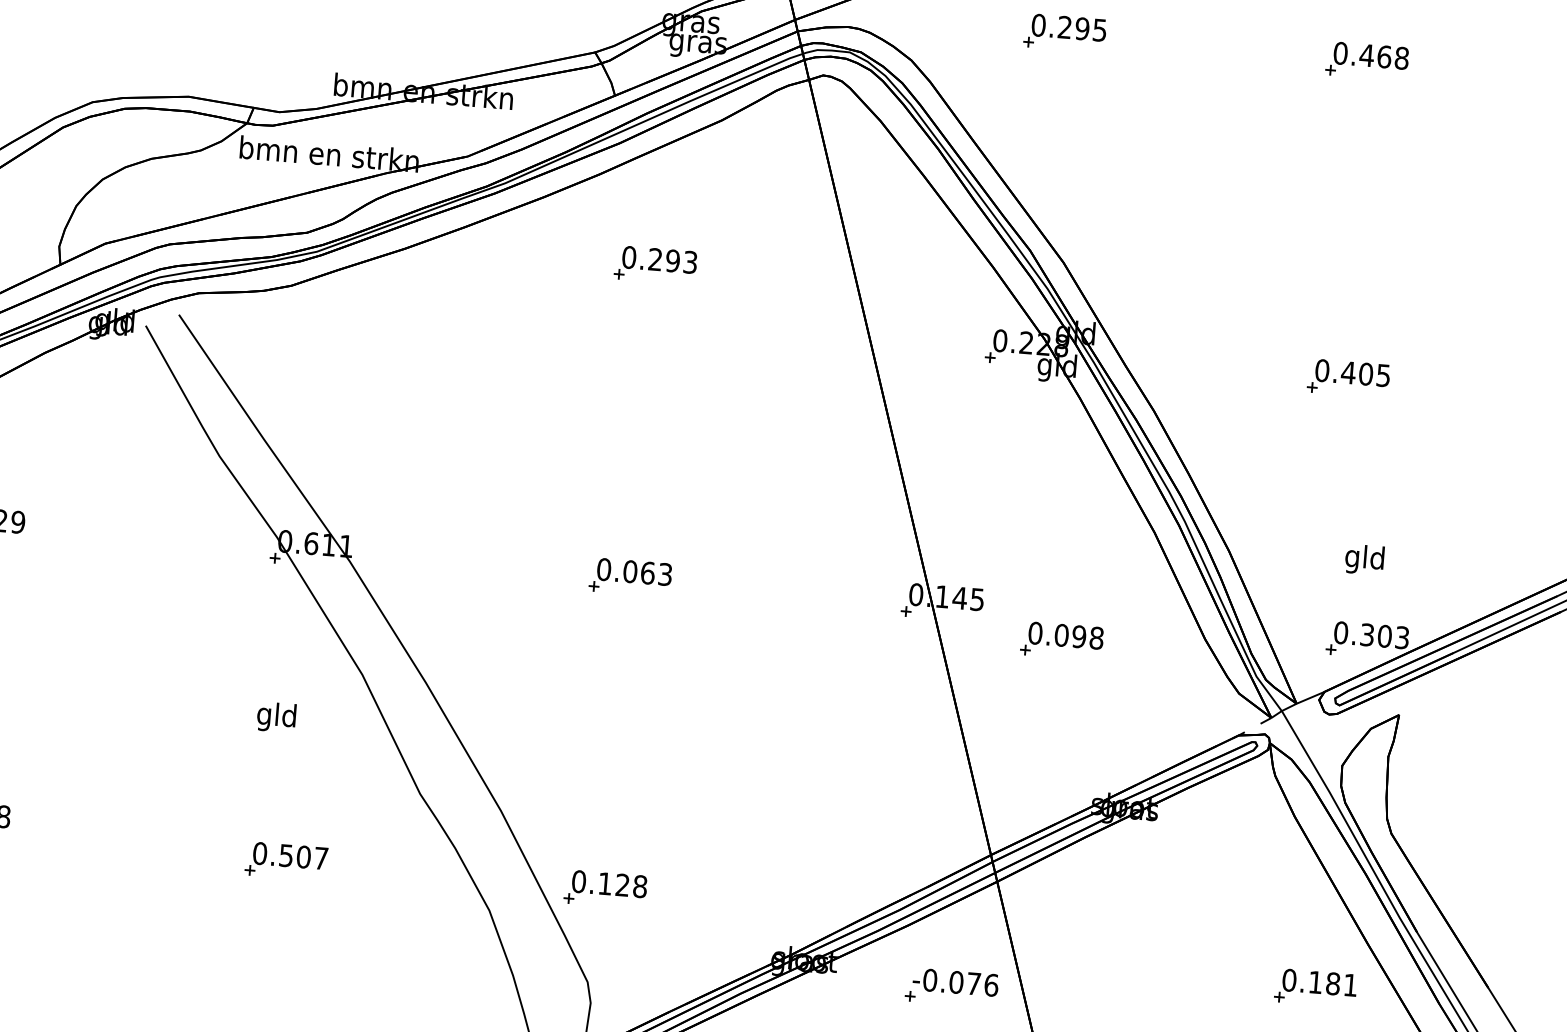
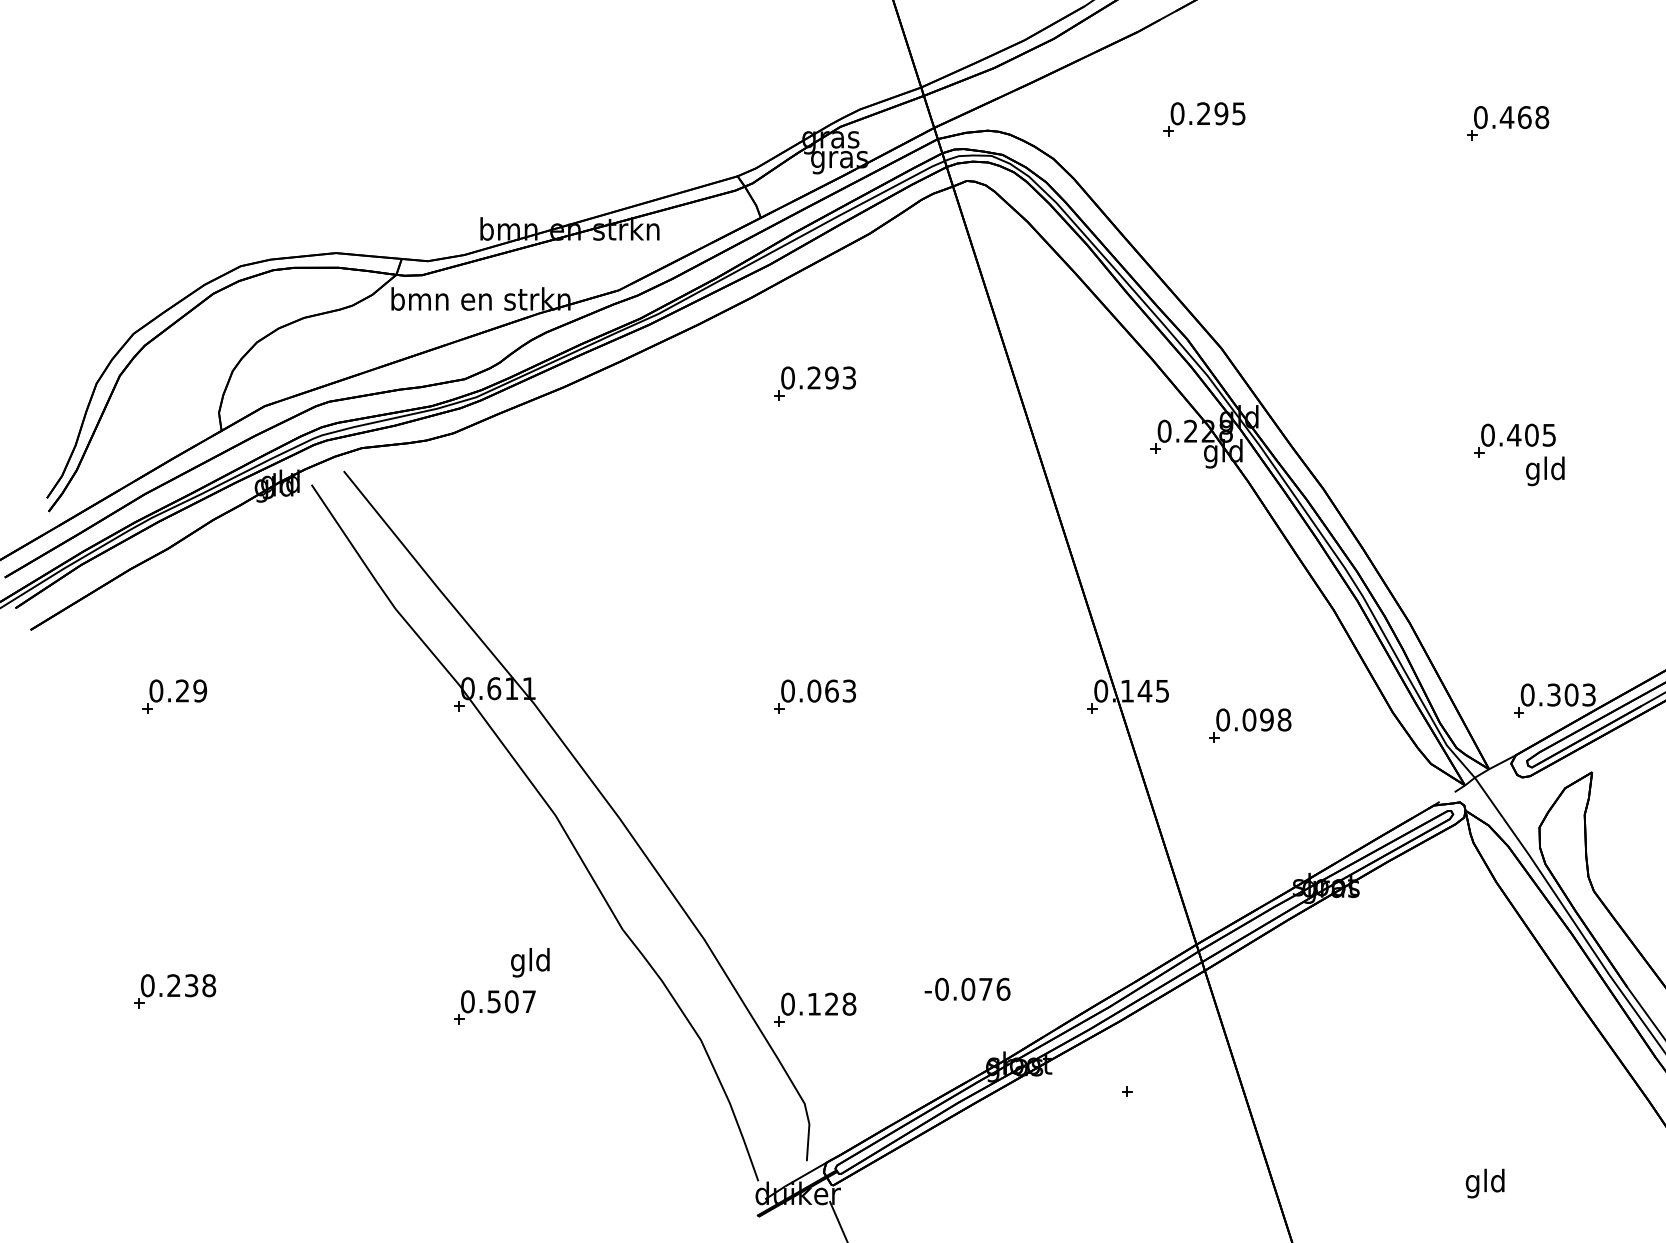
text: (1364, 559) -> (1545, 471), moved
text: (276, 717) -> (530, 962), moved
text: (955, 981) -> (967, 988), moved
part: (1315, 988) -> (1530, 1051), removed

